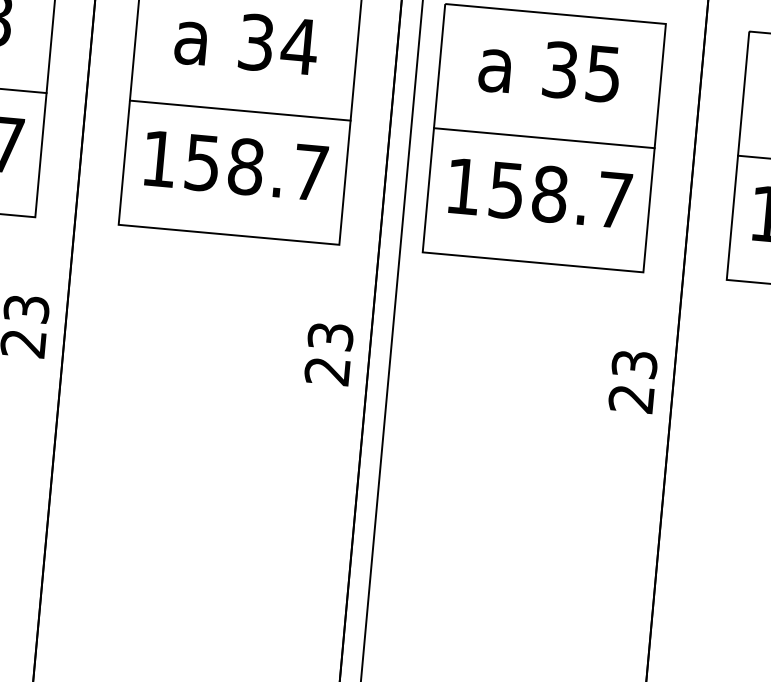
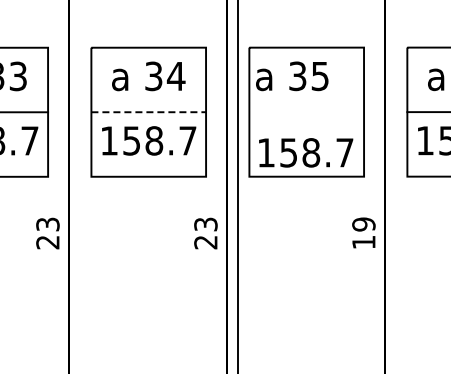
text: (550, 69) -> (292, 76), moved
line: (241, 111) -> (149, 112), solid -> dashed
line: (543, 138) -> (306, 112), removed
text: (540, 192) -> (306, 152), moved
text: (632, 381) -> (363, 233), 23 -> 19

